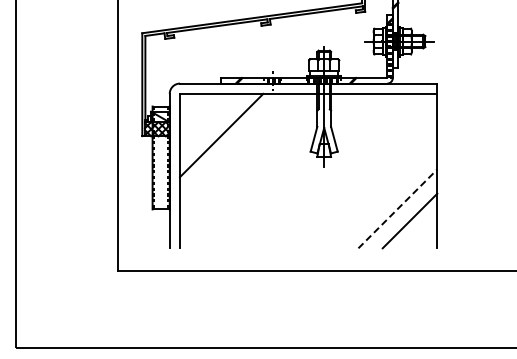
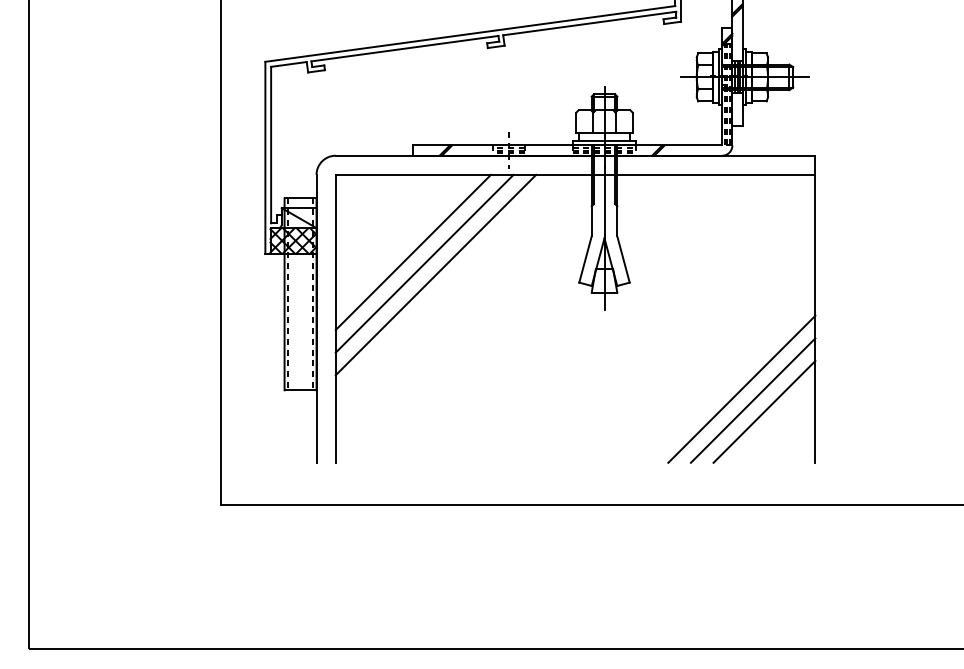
line: (227, 141) -> (424, 263), added
line: (233, 147) -> (435, 274), added
line: (397, 208) -> (741, 388), dashed -> solid
line: (403, 214) -> (752, 399), added

